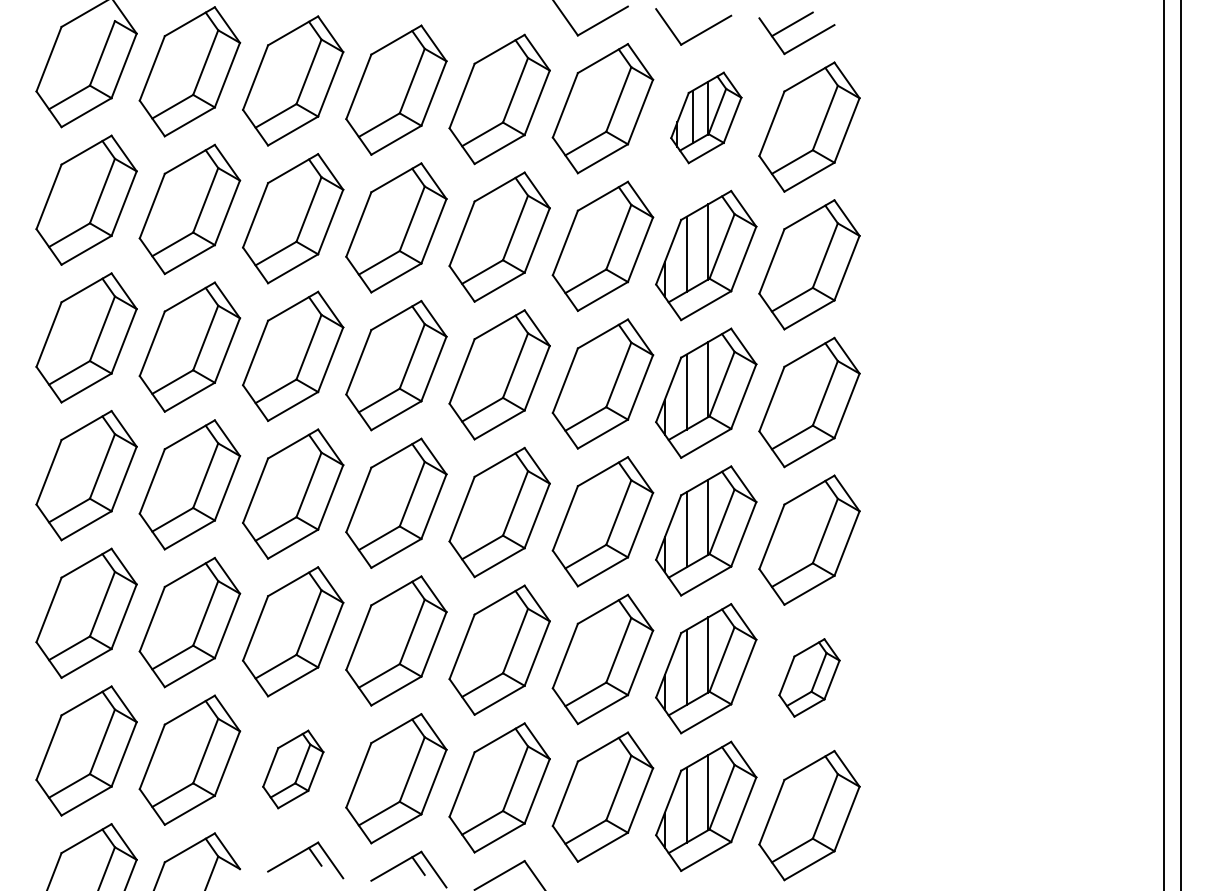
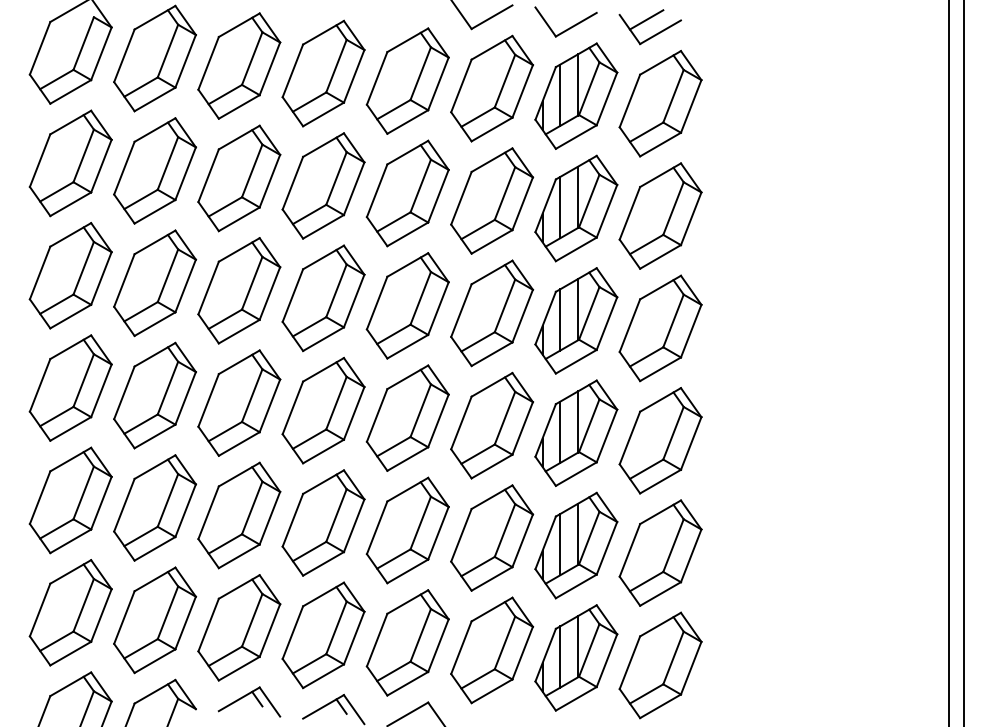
part: (706, 117) -> (576, 95), size x1.43
part: (809, 677) -> (660, 552), size x1.67
part: (293, 769) -> (239, 627), size x1.67

